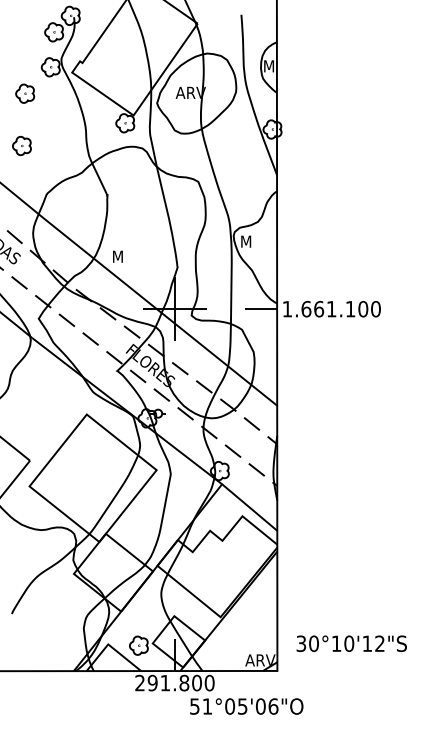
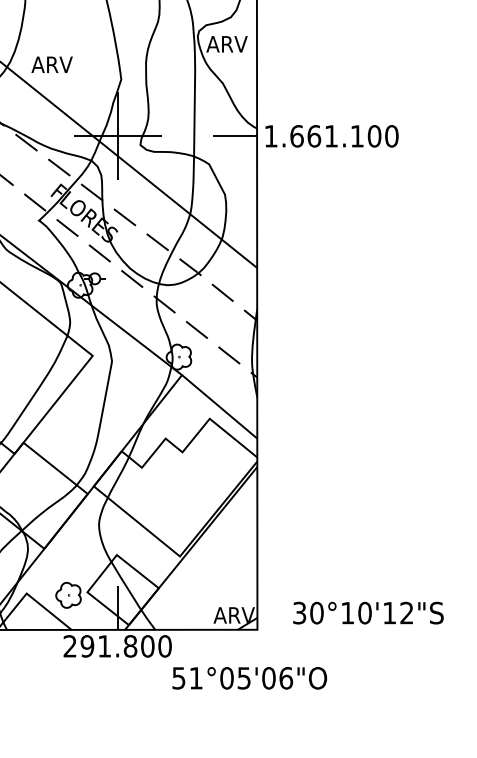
text: (255, 241) -> (227, 43), M -> ARV
text: (126, 256) -> (51, 64), M -> ARV
text: (351, 643) -> (368, 612), moved
text: (246, 706) -> (249, 678), moved

